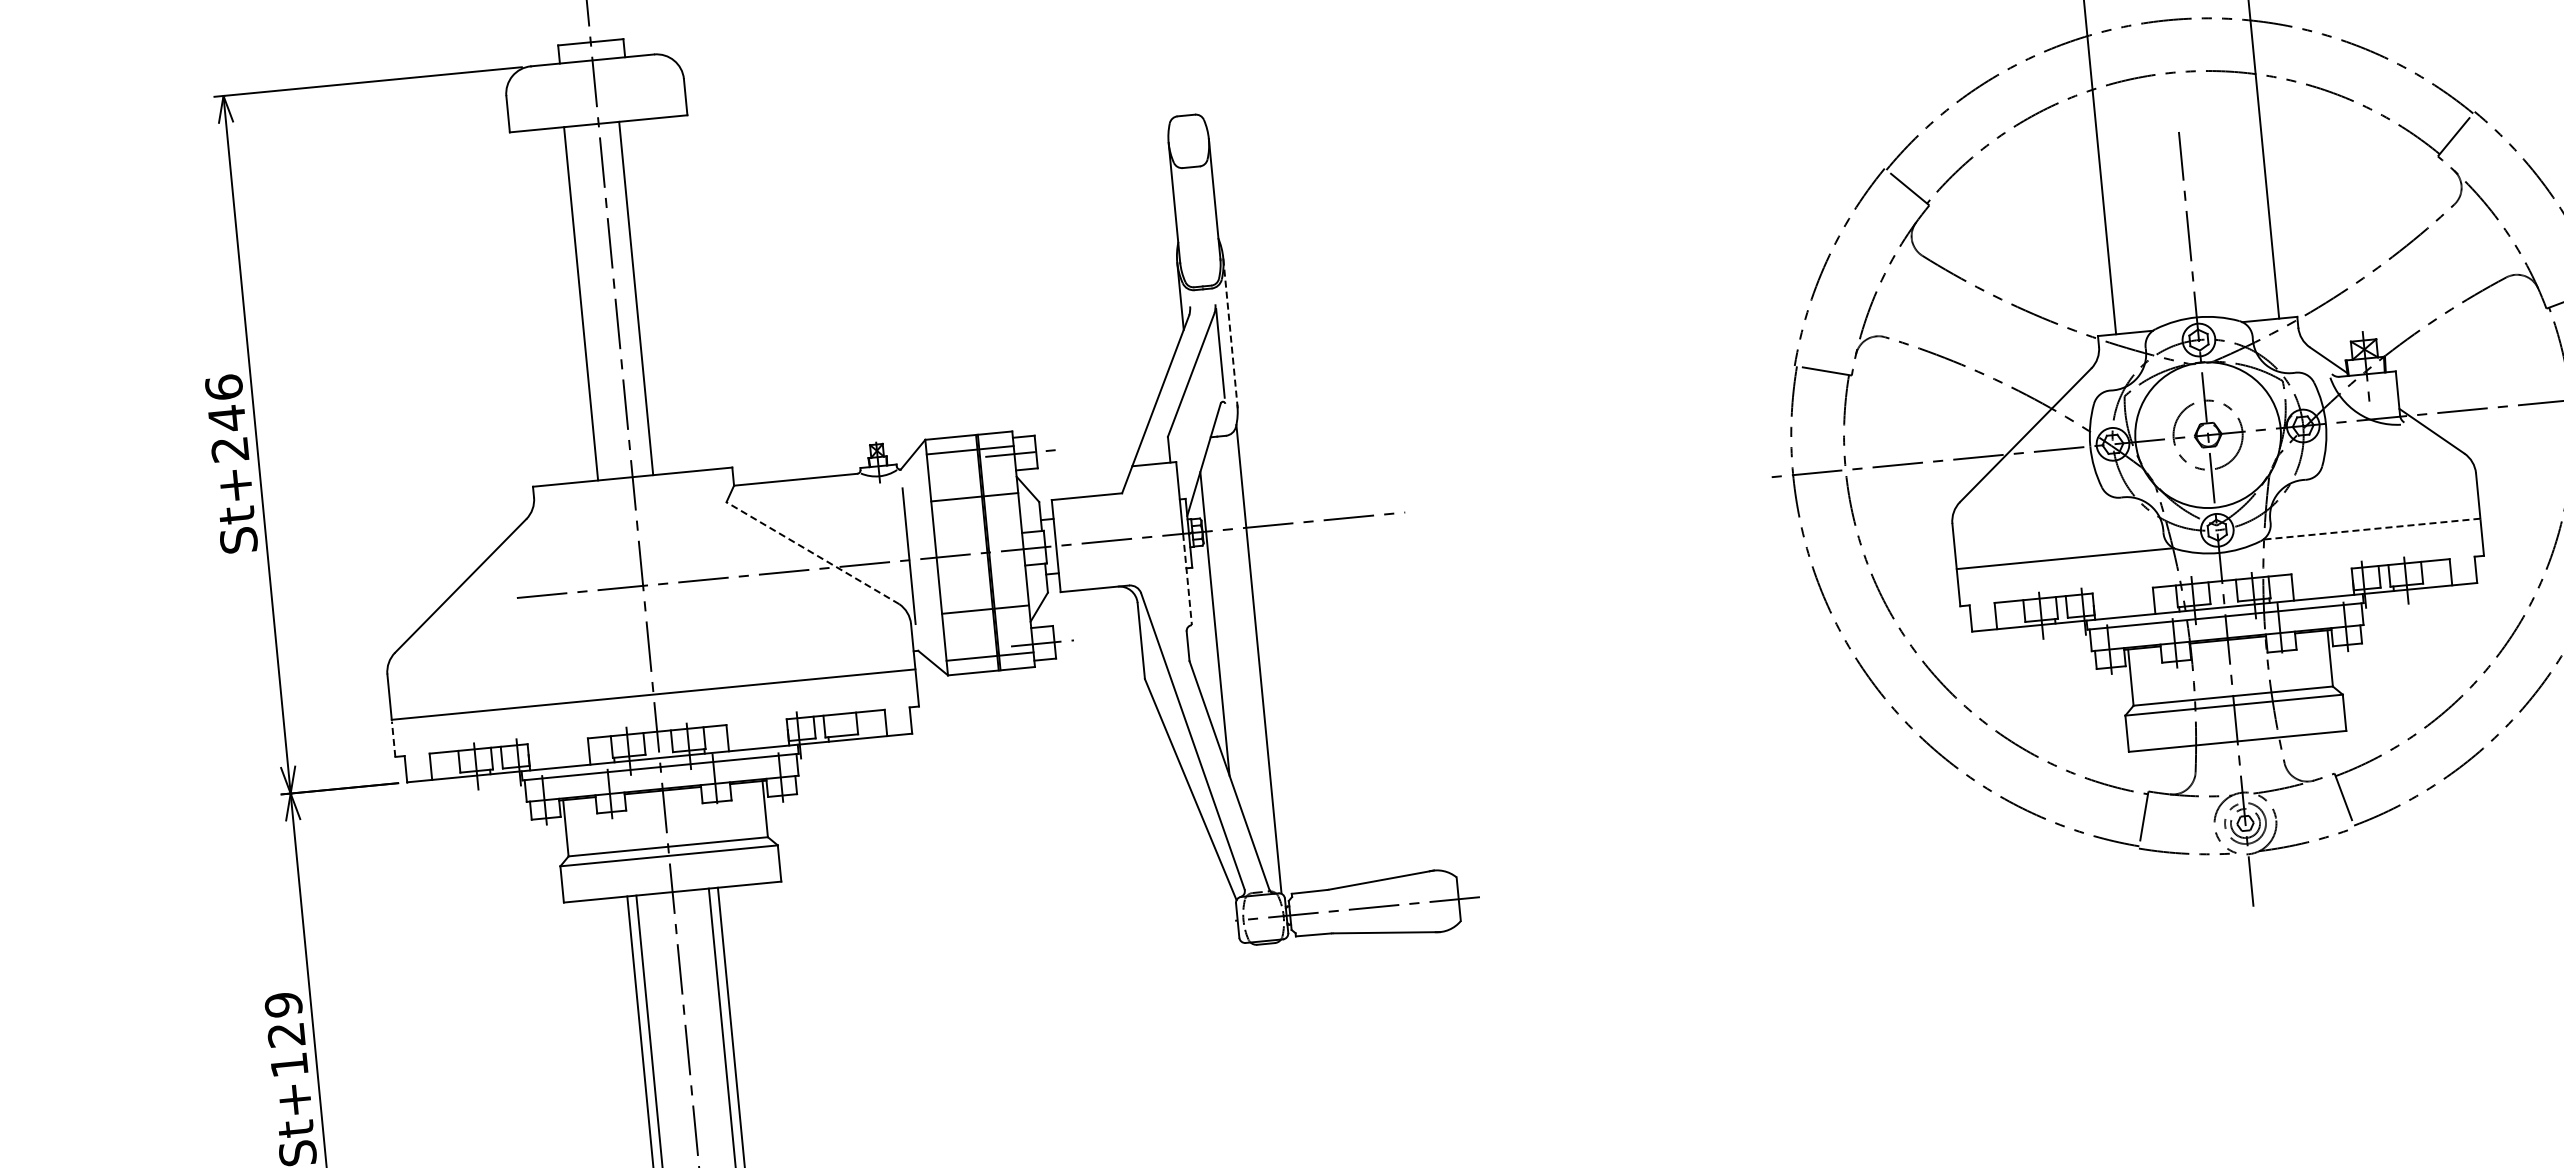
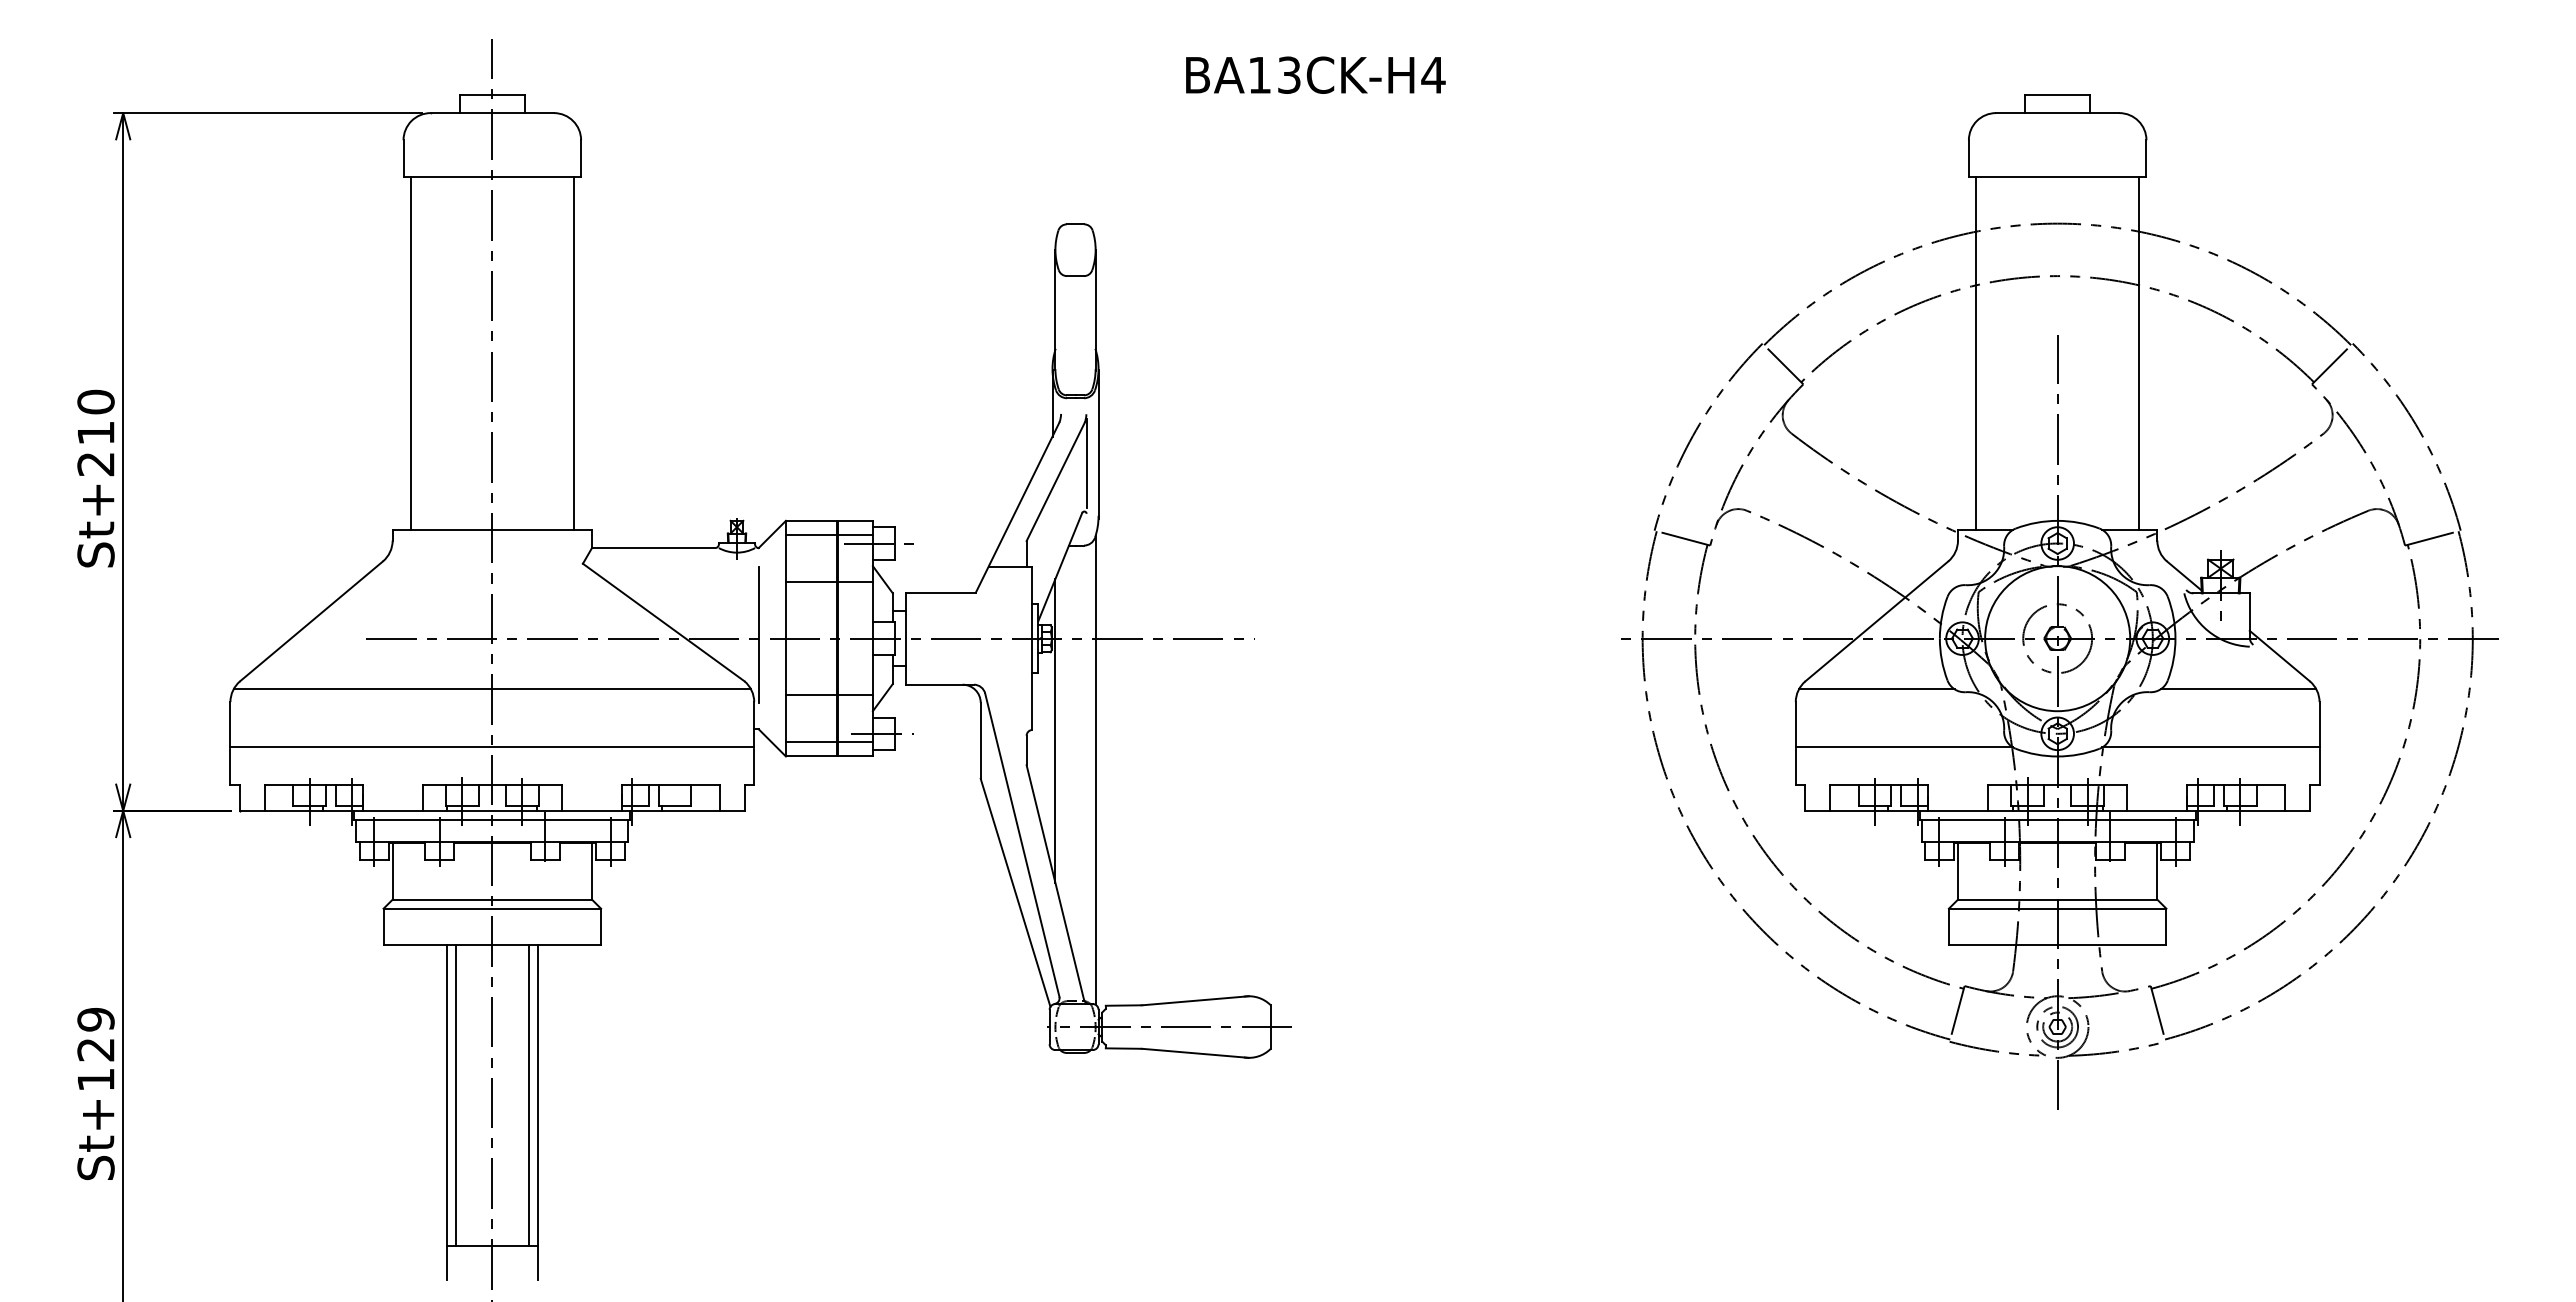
line: (635, 297) -> (573, 352), moved
line: (580, 303) -> (410, 352), moved
line: (1230, 333) -> (1098, 444), dashed -> solid
text: (225, 402) -> (95, 417), St+246 -> St+210
line: (2393, 468) -> (2238, 689), added
line: (2031, 503) -> (1876, 689), added
line: (2371, 529) -> (2210, 747), dashed -> solid
line: (812, 553) -> (663, 622), dashed -> solid
line: (1187, 579) -> (1032, 684), dashed -> solid
line: (648, 636) -> (492, 689), added
line: (393, 738) -> (230, 766), dashed -> solid

